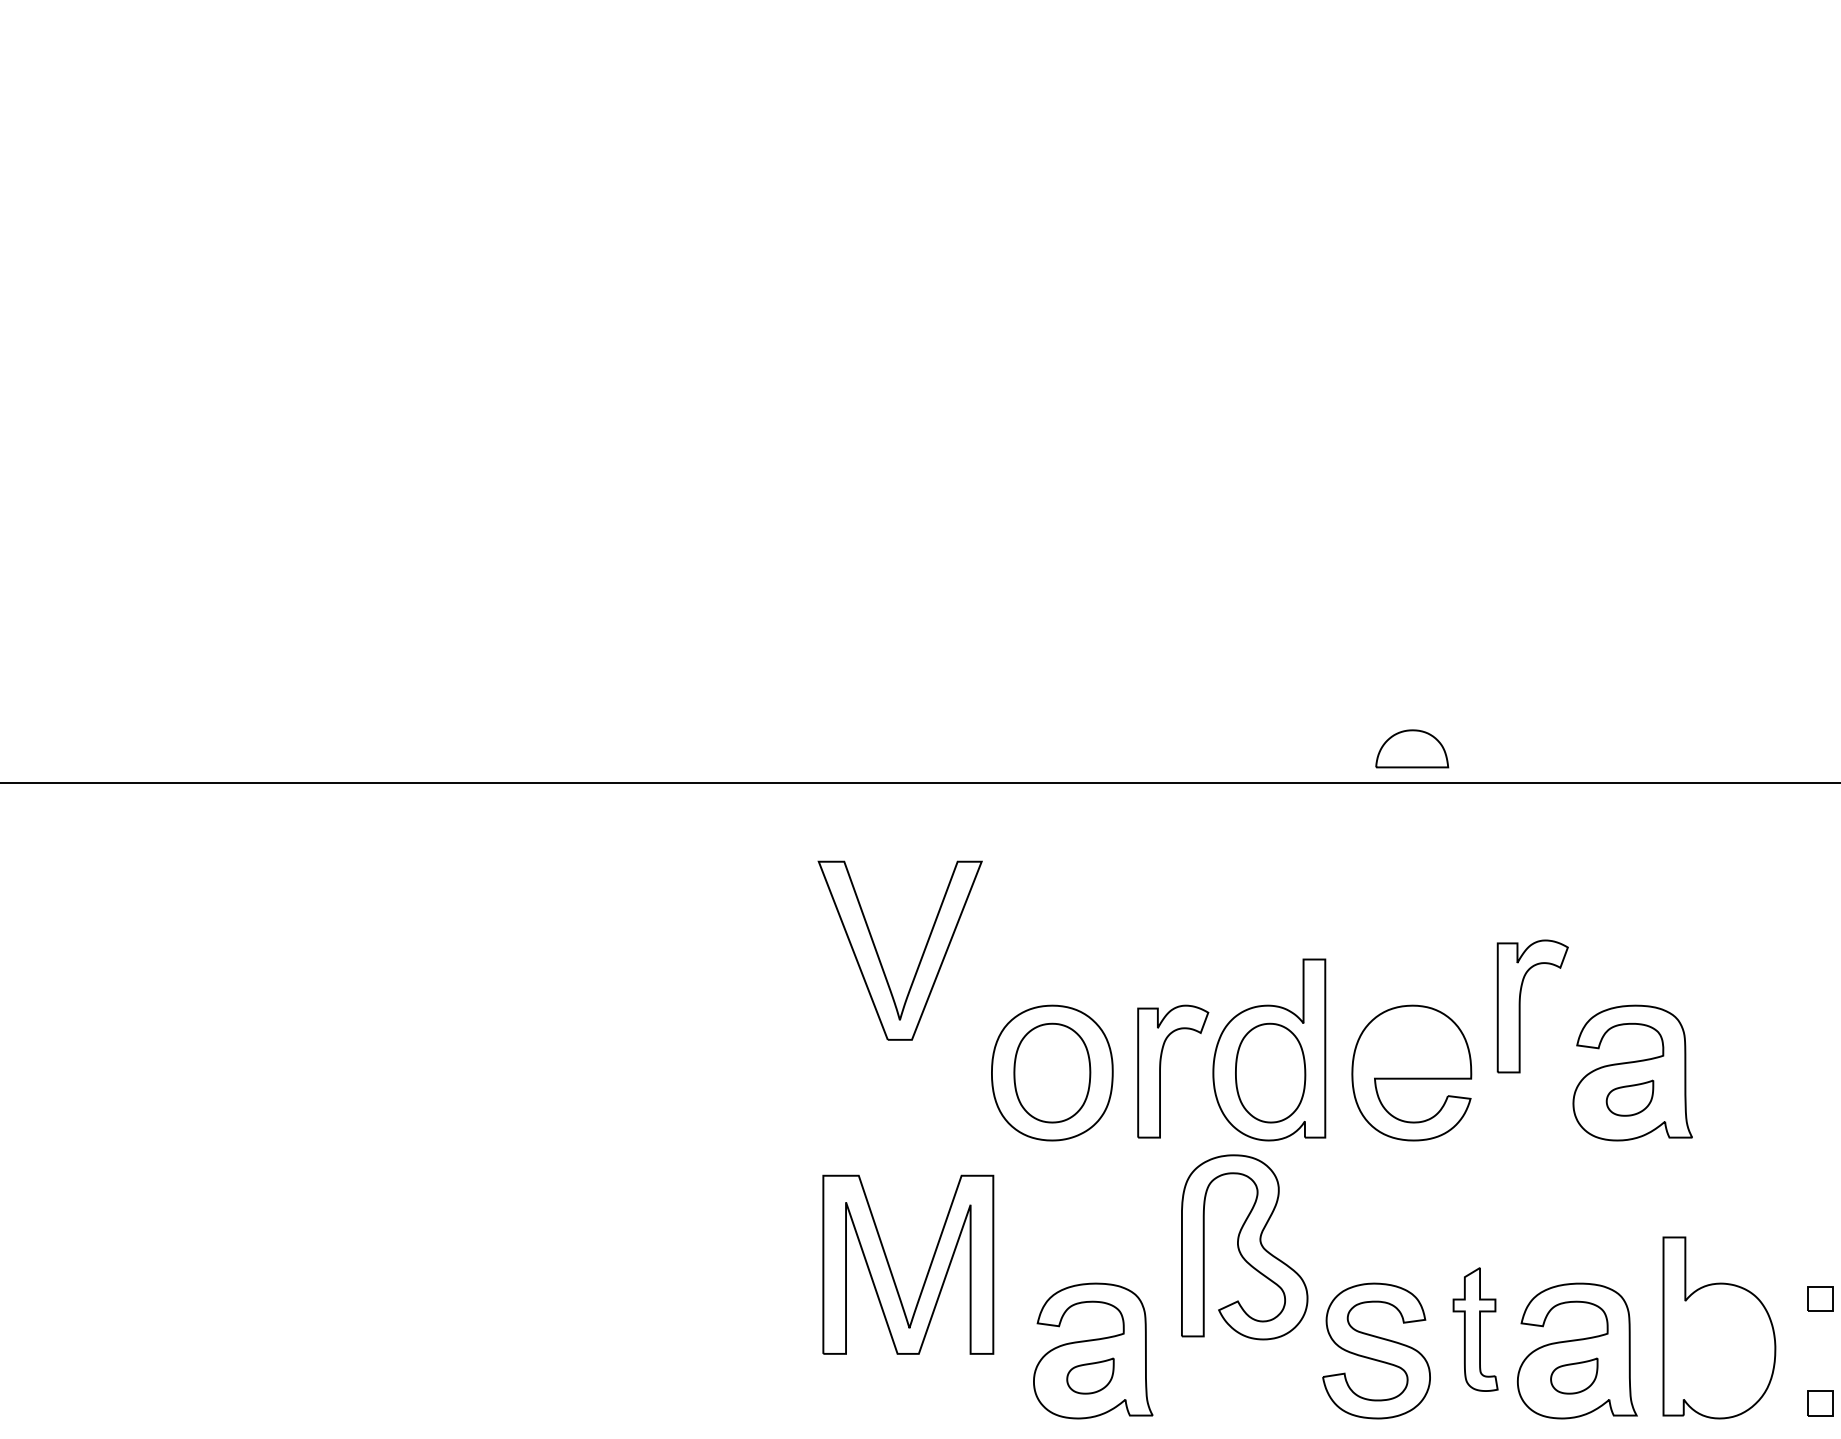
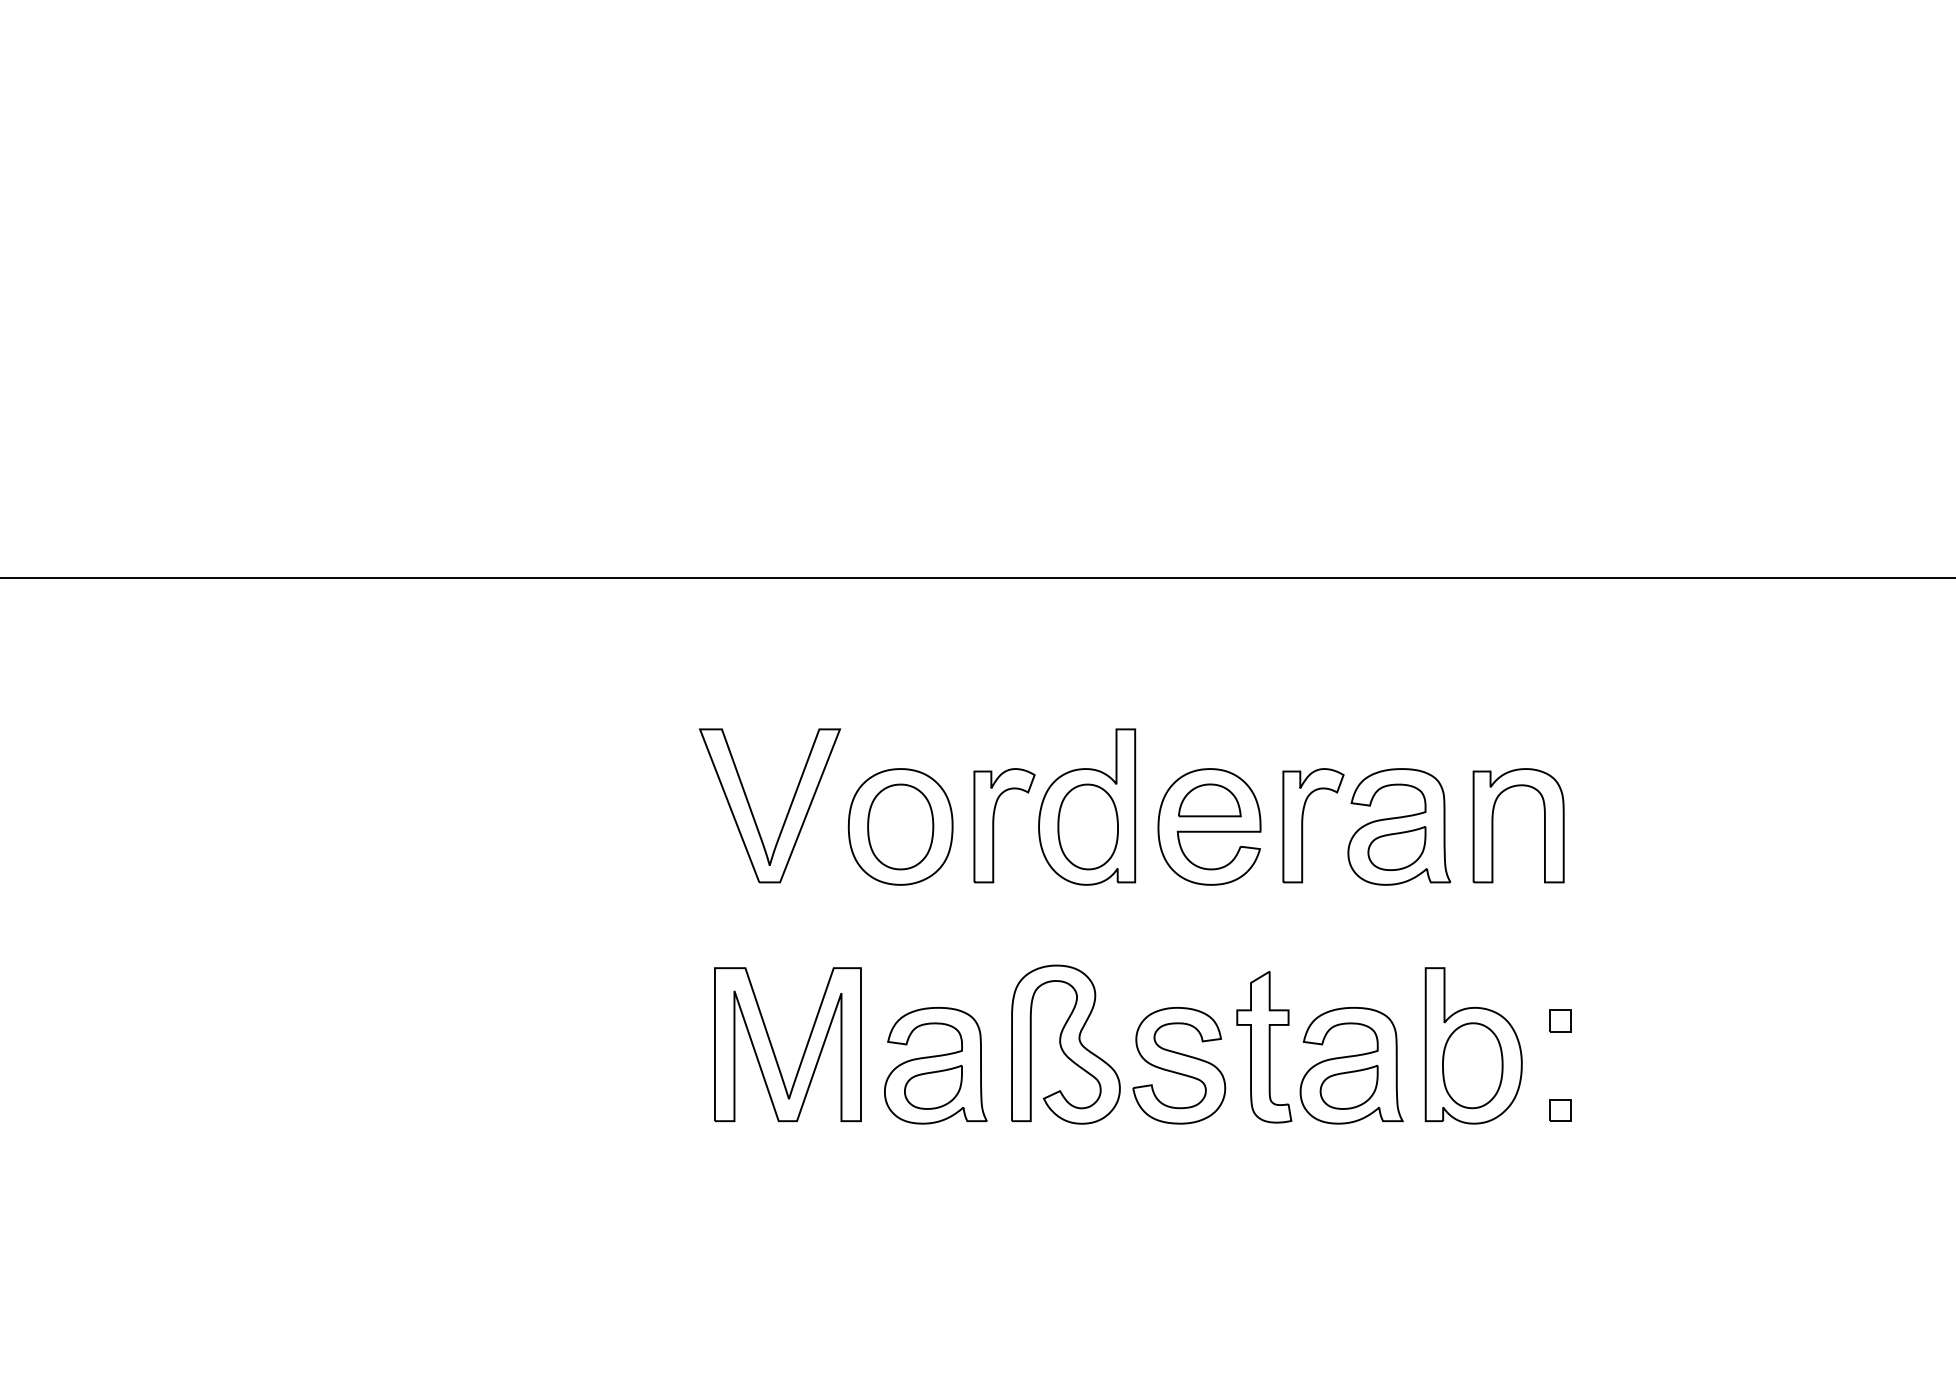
part: (1411, 748) -> (1209, 800), moved
part: (879, 957) -> (752, 811), moved
part: (1521, 1006) -> (1303, 825), moved
part: (1742, 1071) -> (1493, 825), added
part: (1629, 1098) -> (1396, 848), size x1.43
part: (1244, 1247) -> (1065, 1044), moved
part: (891, 1269) -> (773, 1048), moved
part: (1475, 1329) -> (1264, 1047), size x1.43
part: (1717, 1350) -> (1472, 1065), added
part: (1090, 1375) -> (933, 1086), size x1.43
part: (1573, 1375) -> (1348, 1086), size x1.43

